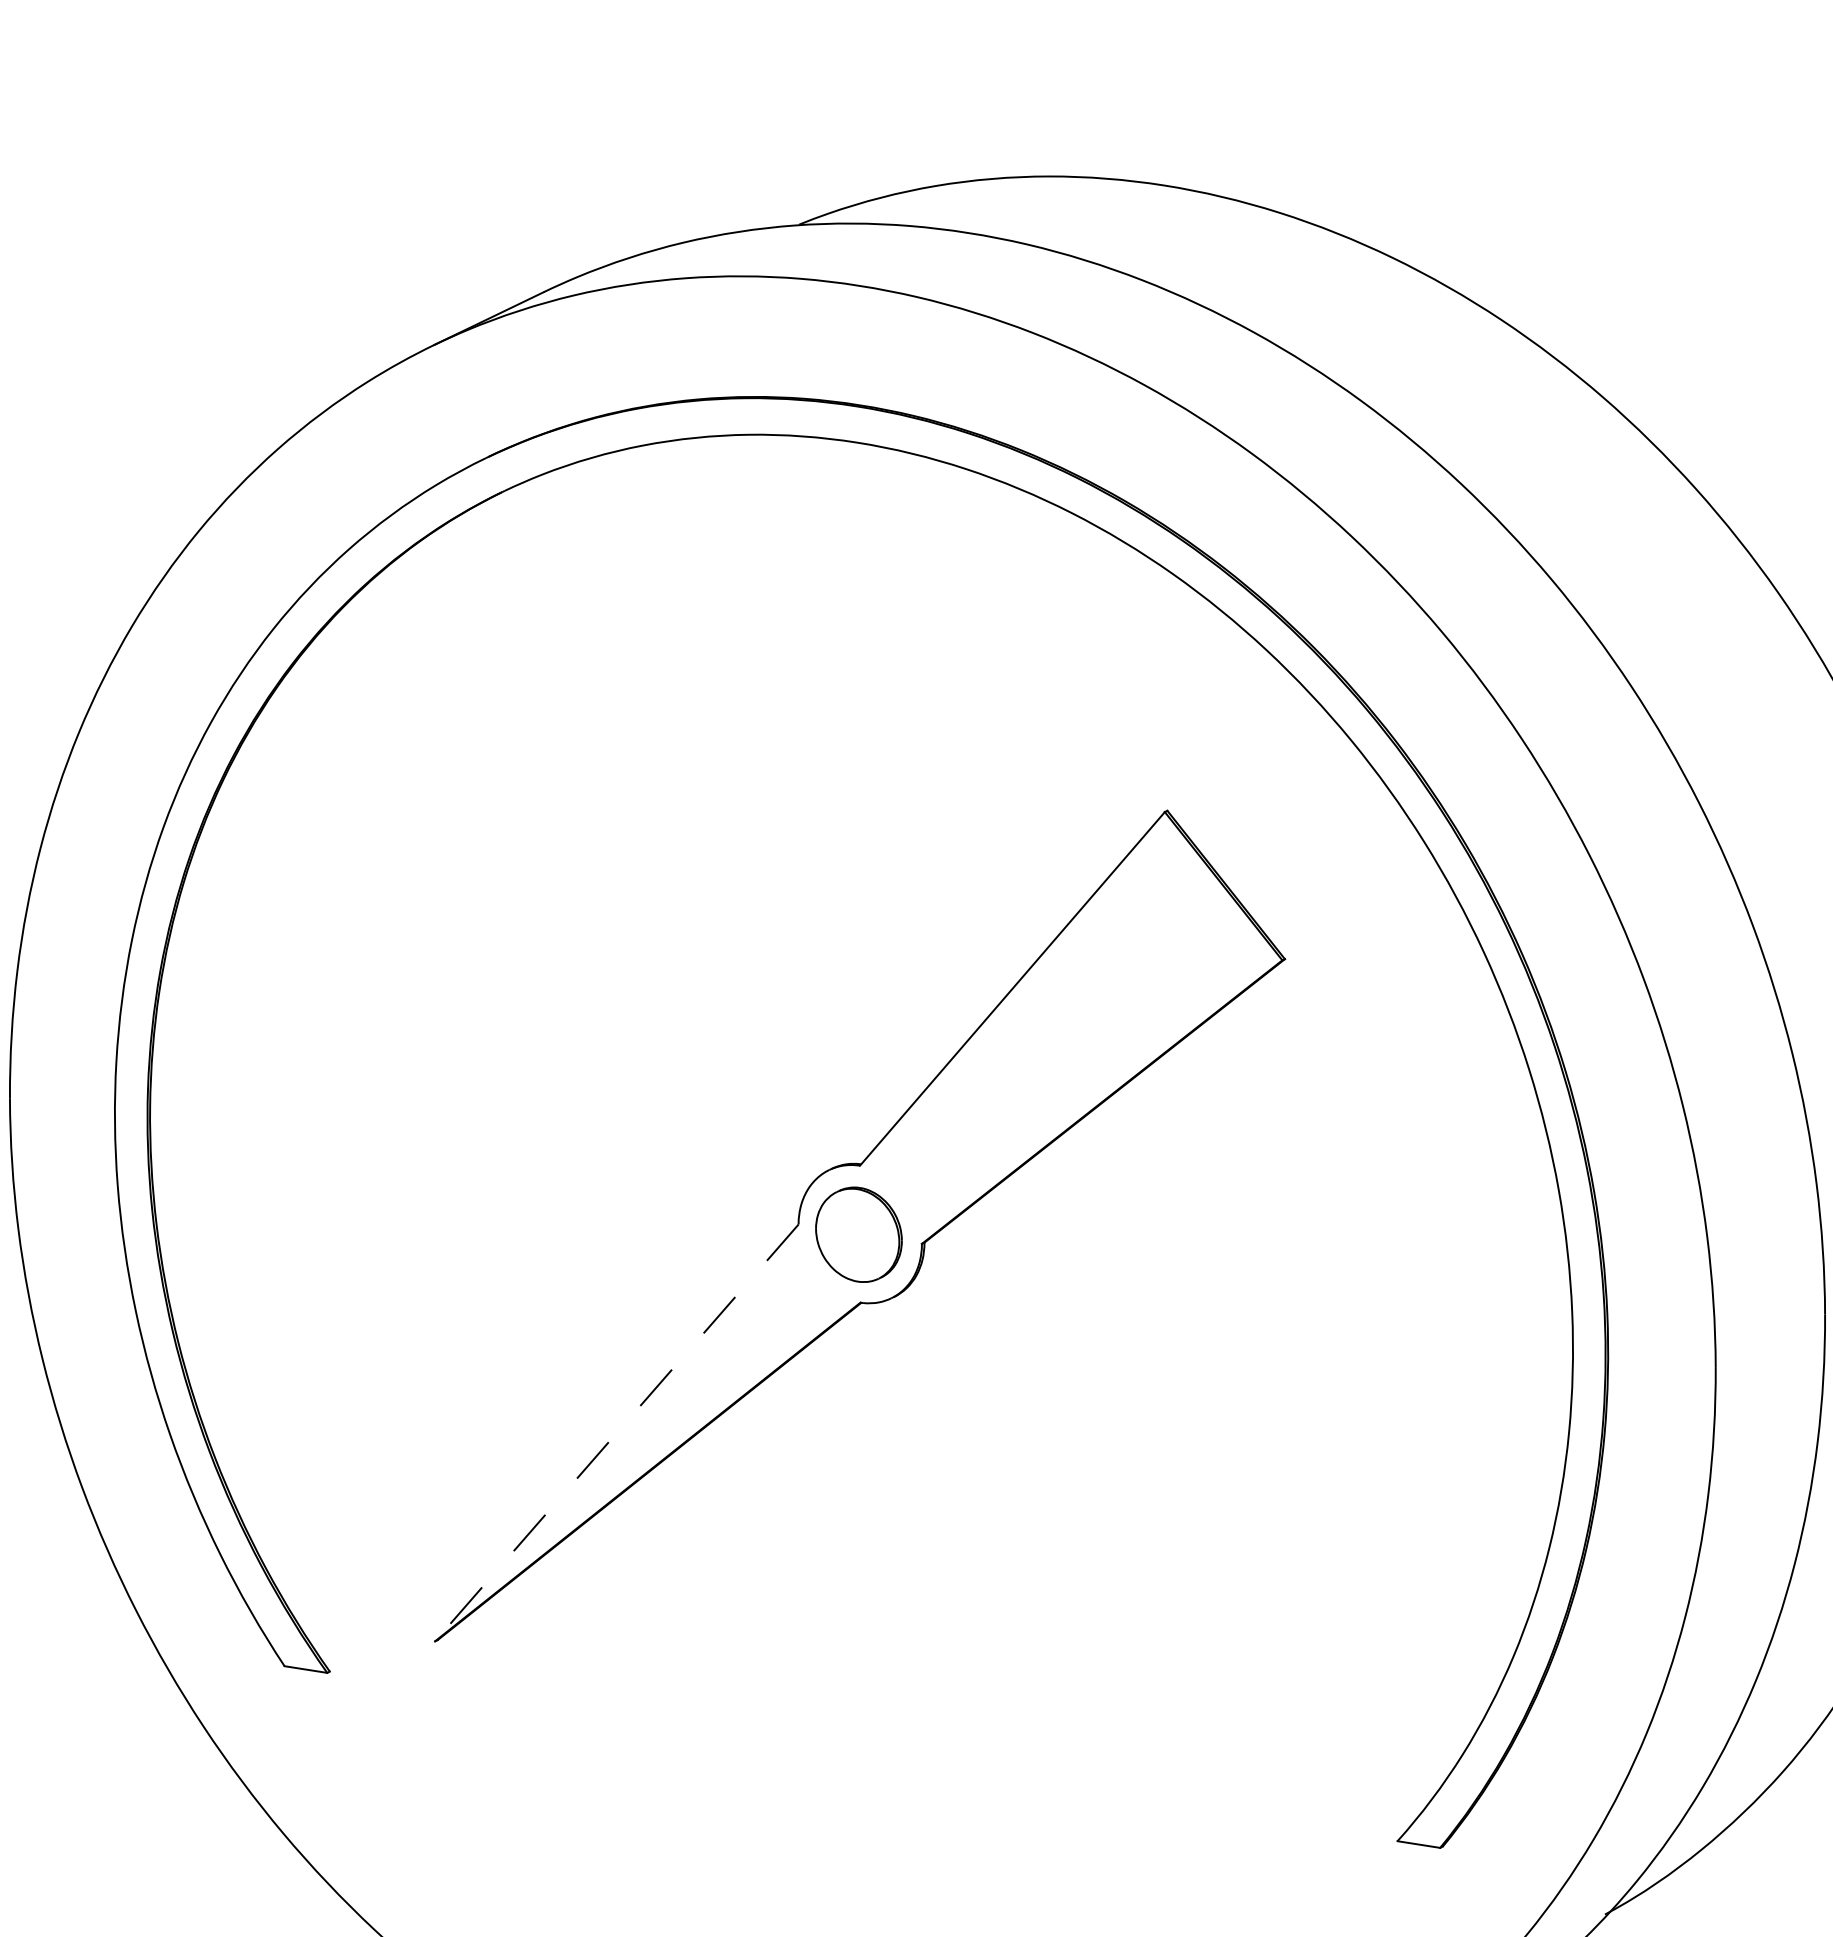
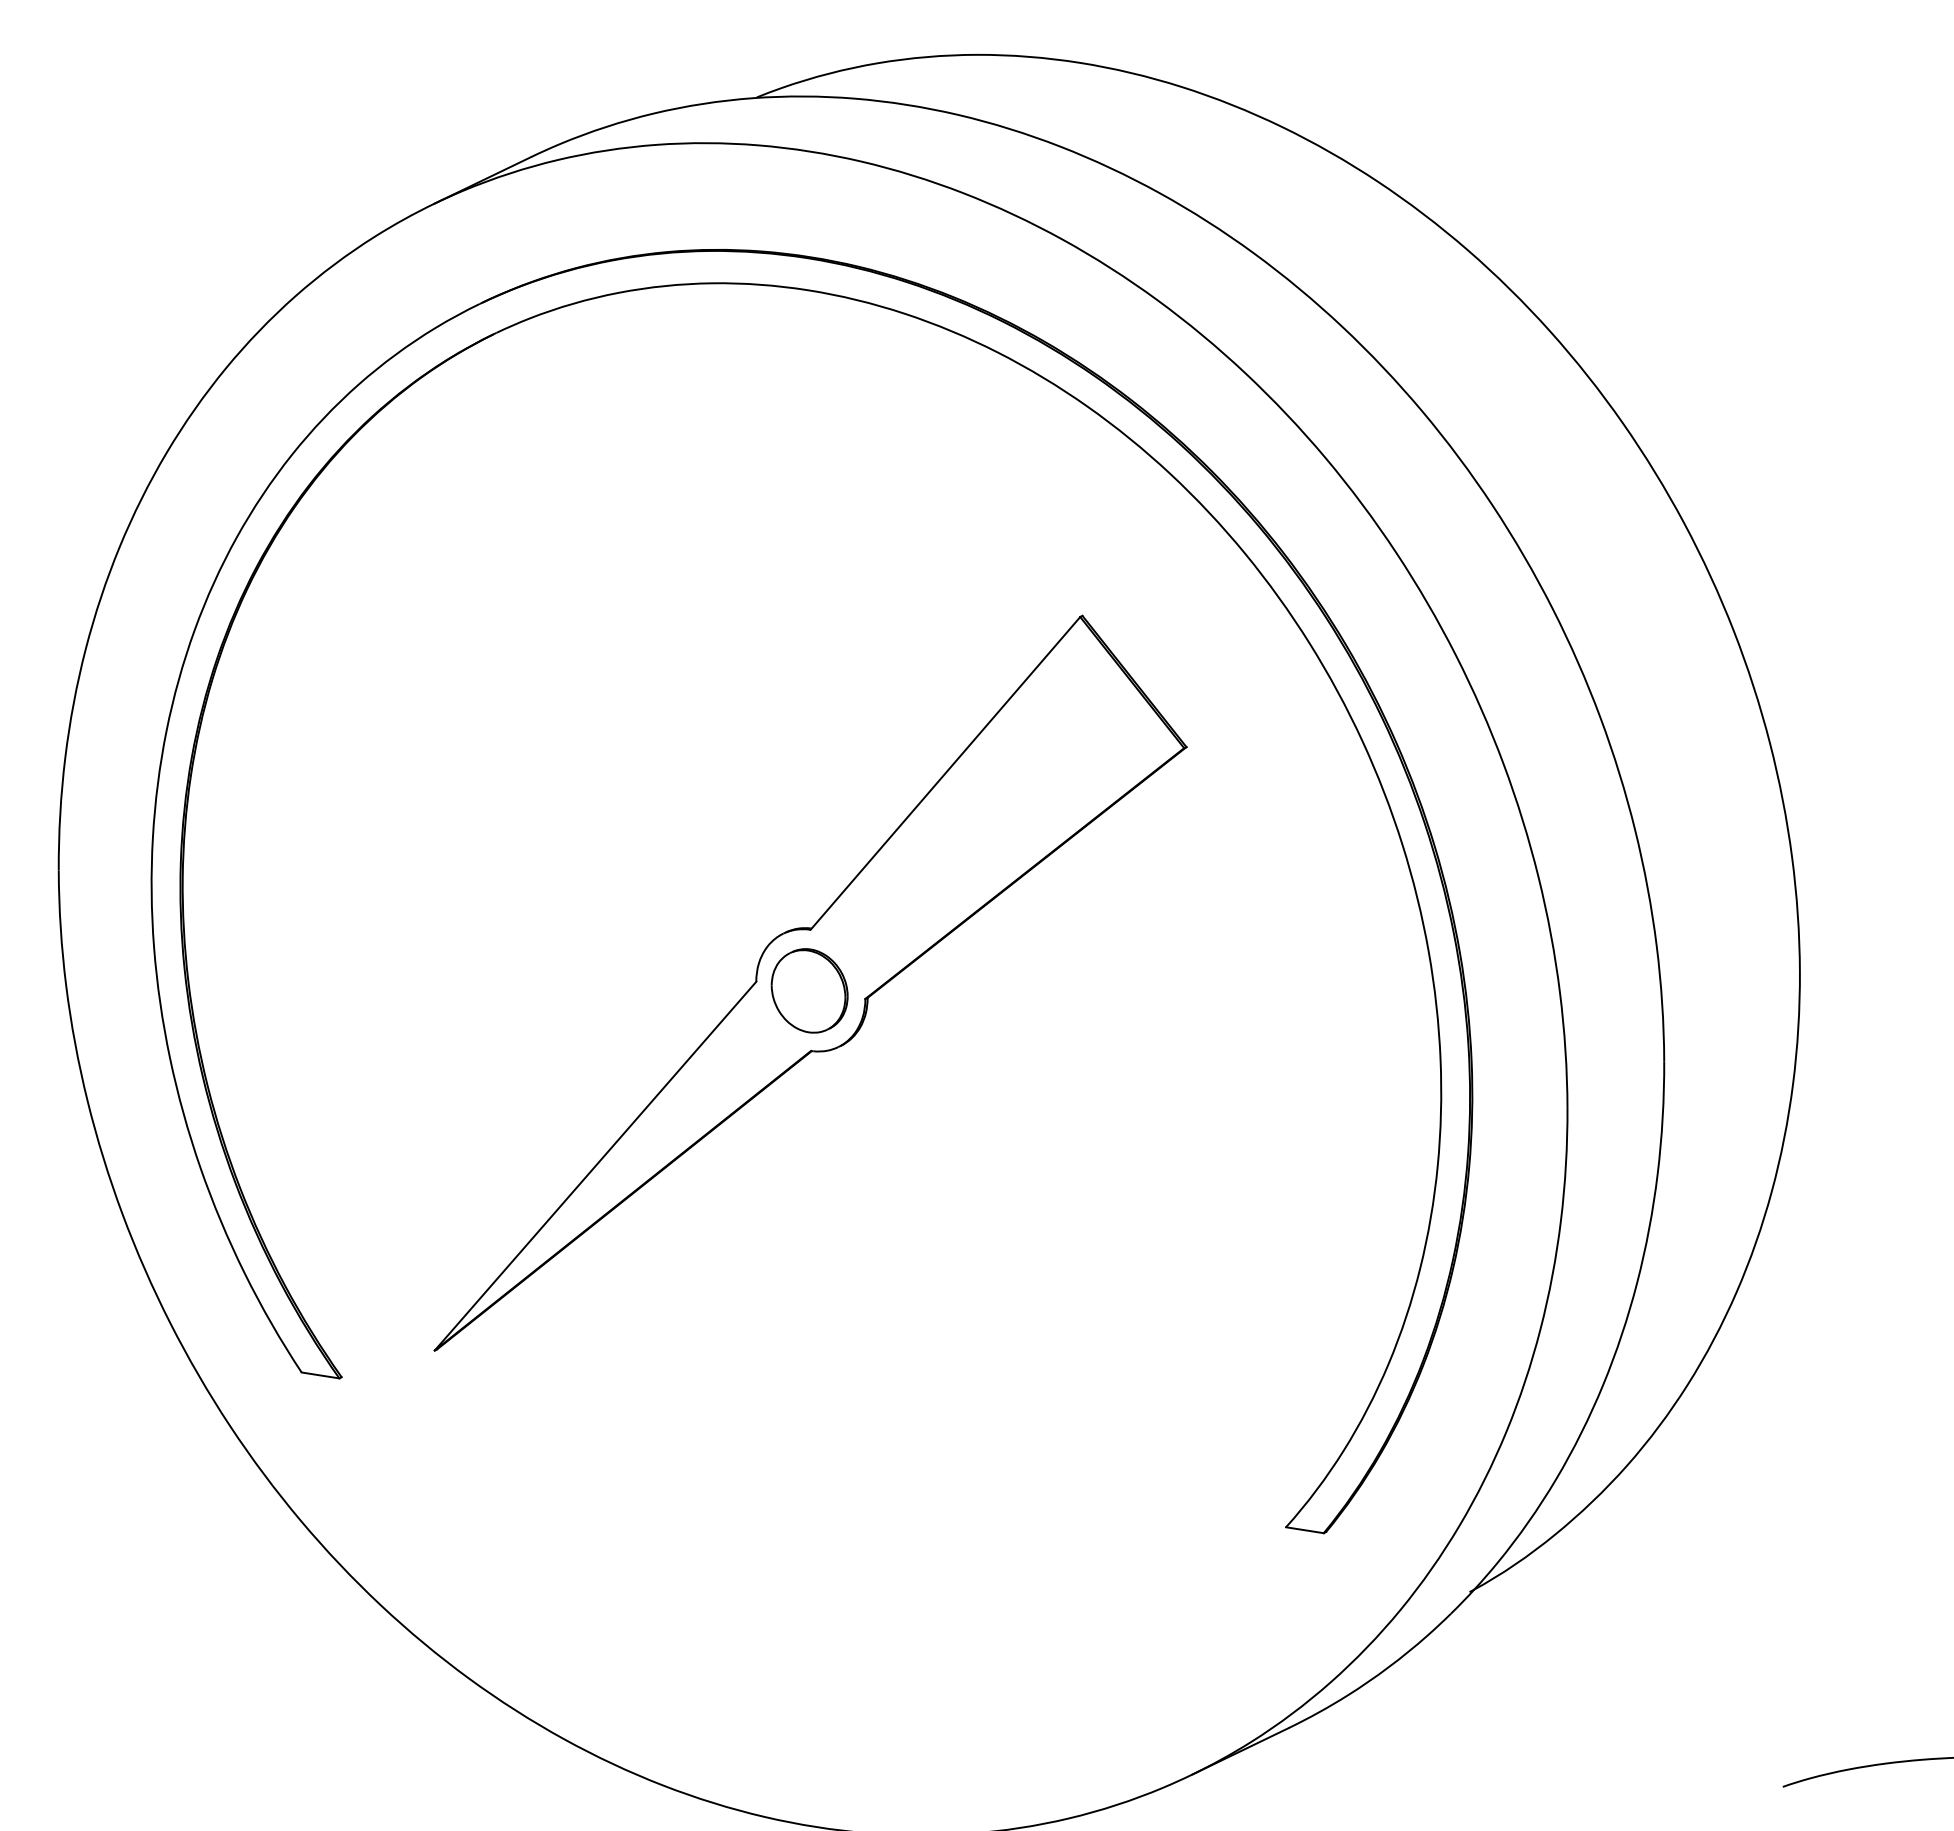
line: (616, 1433) -> (595, 1166), dashed -> solid

